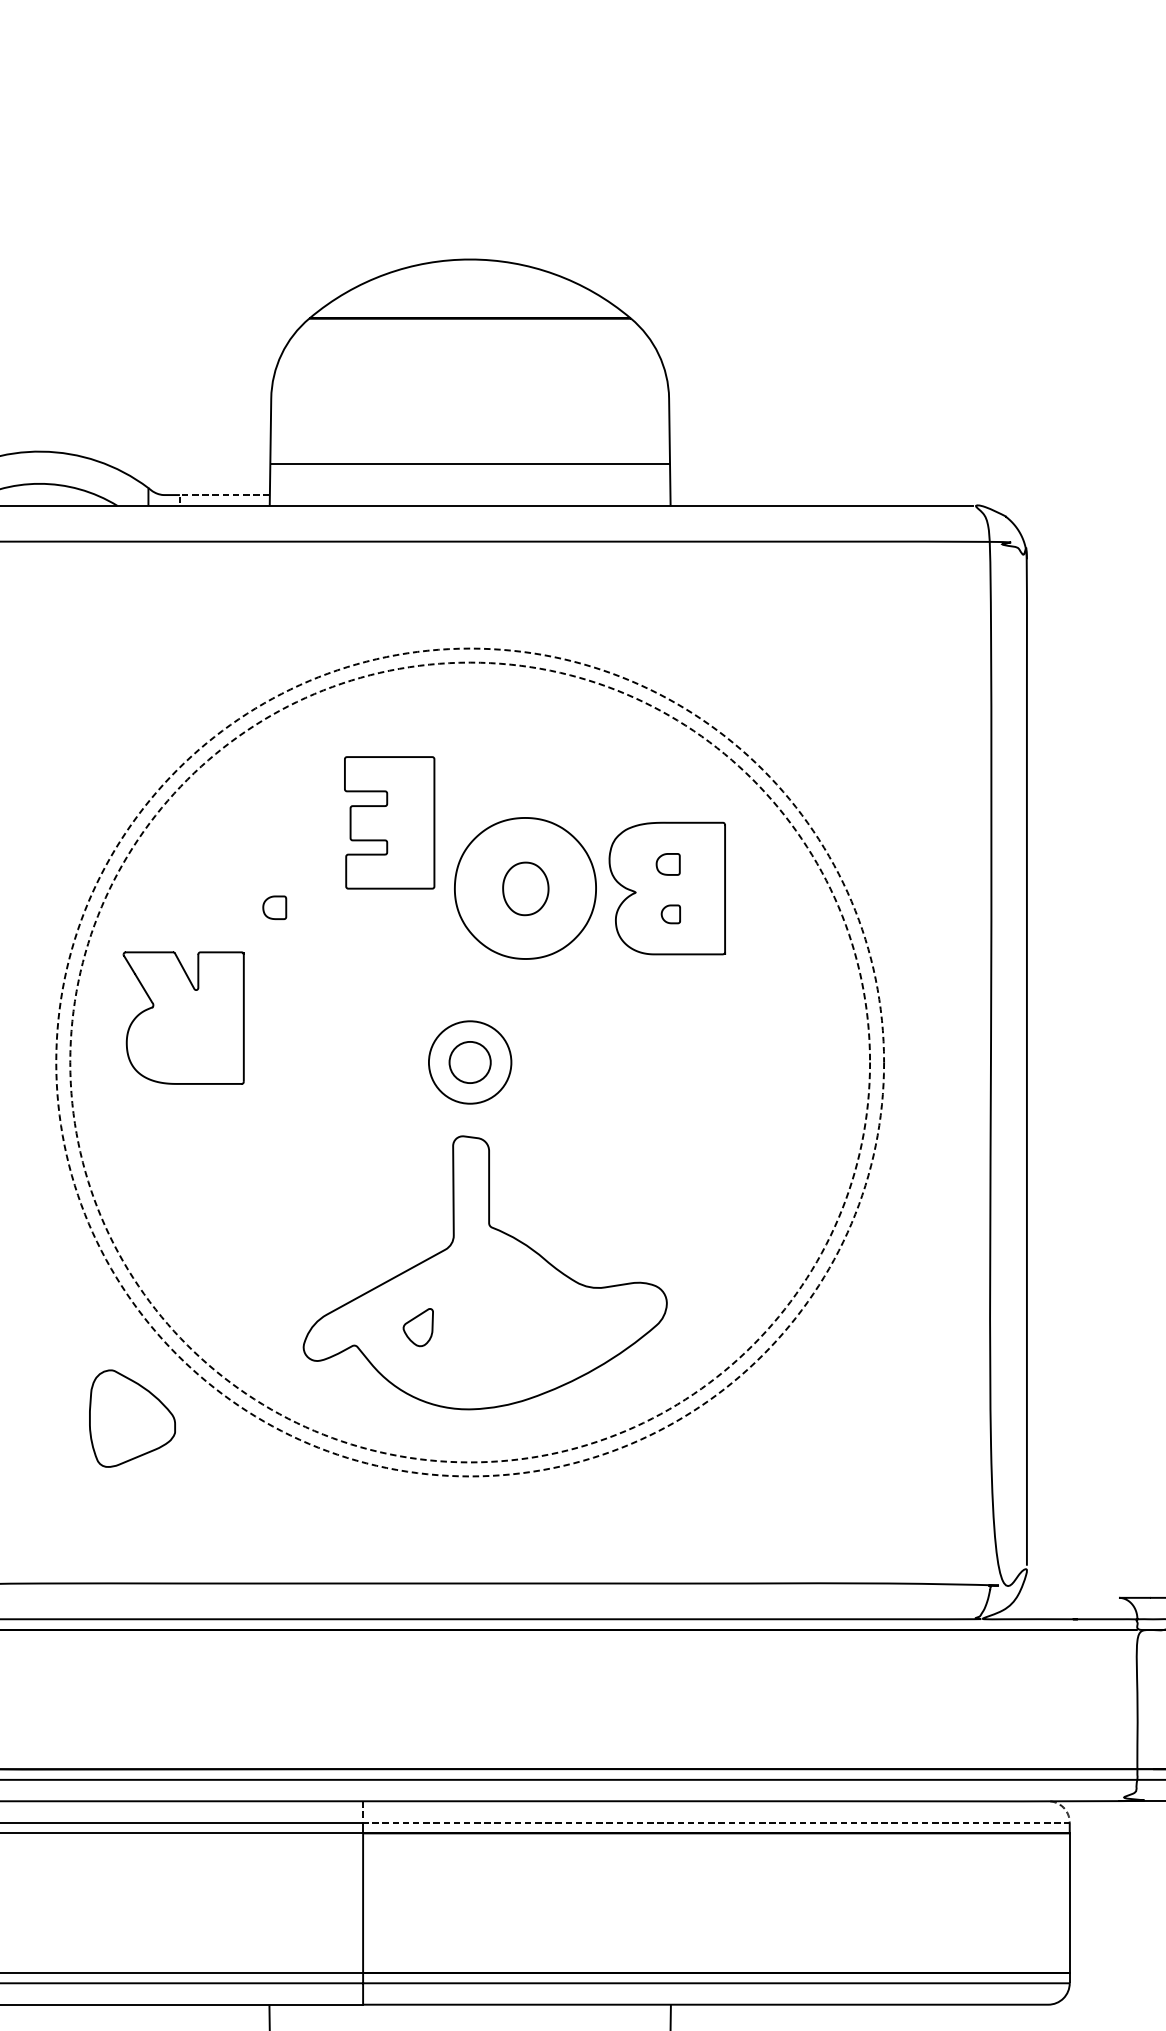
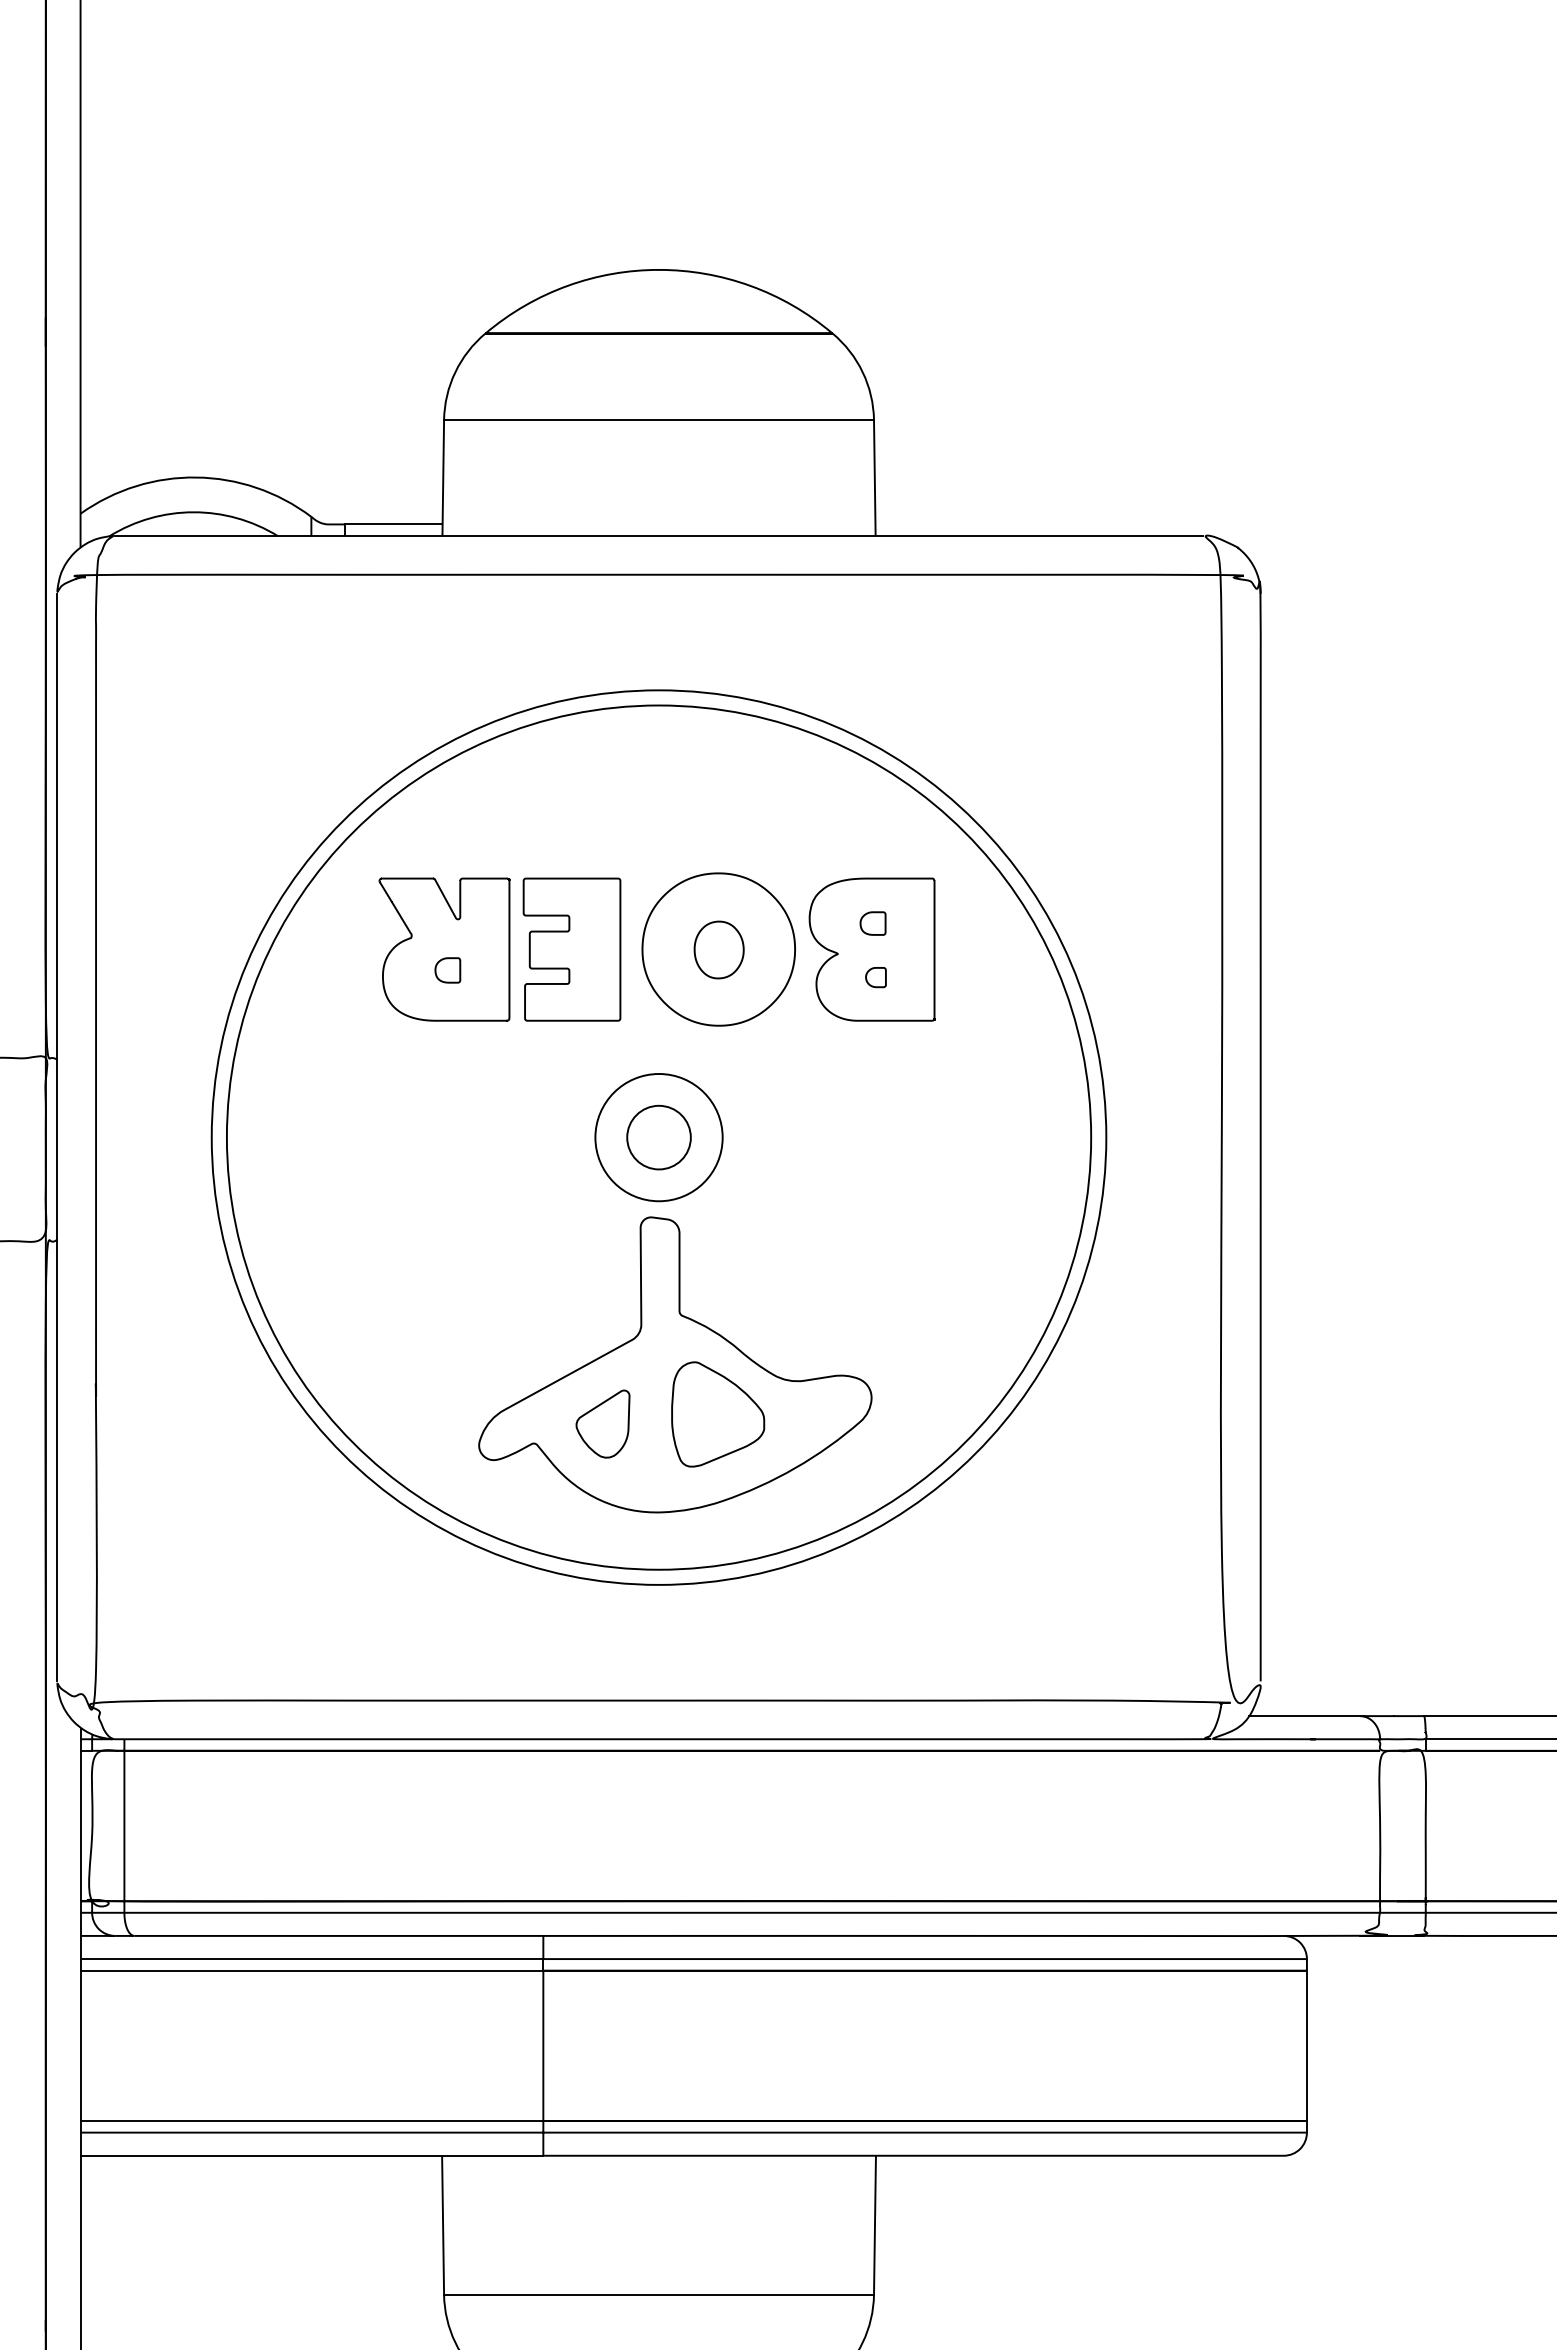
line: (470, 464) -> (659, 420), moved
line: (218, 495) -> (387, 524), dashed -> solid
part: (389, 822) -> (571, 949), moved
part: (183, 1017) -> (444, 949), moved
circle: (469, 1062) -> (658, 1137), dashed -> solid
circle: (469, 1062) -> (658, 1137), dashed -> solid
circle: (469, 1062) -> (658, 1137), size x1.43
circle: (469, 1062) -> (658, 1137), size x1.43
part: (417, 1327) -> (602, 1423), size x1.67
part: (132, 1418) -> (718, 1414), moved
line: (1067, 1598) -> (1304, 1716), added
line: (727, 1823) -> (937, 1959), dashed -> solid

